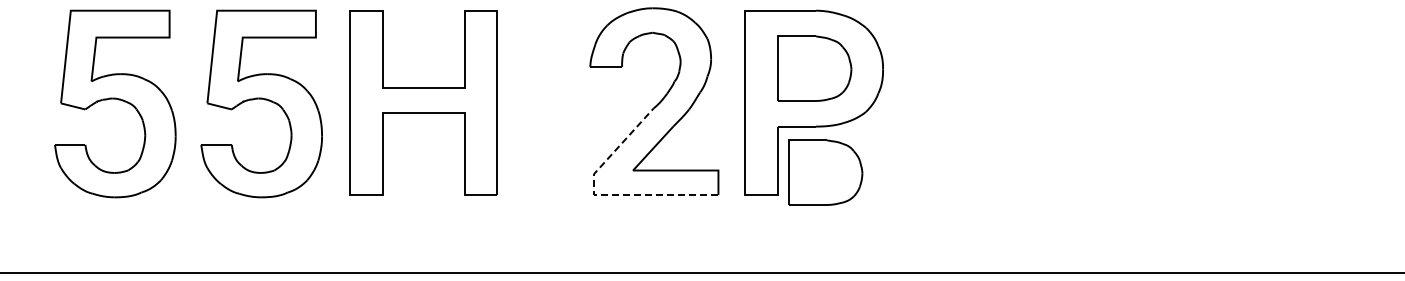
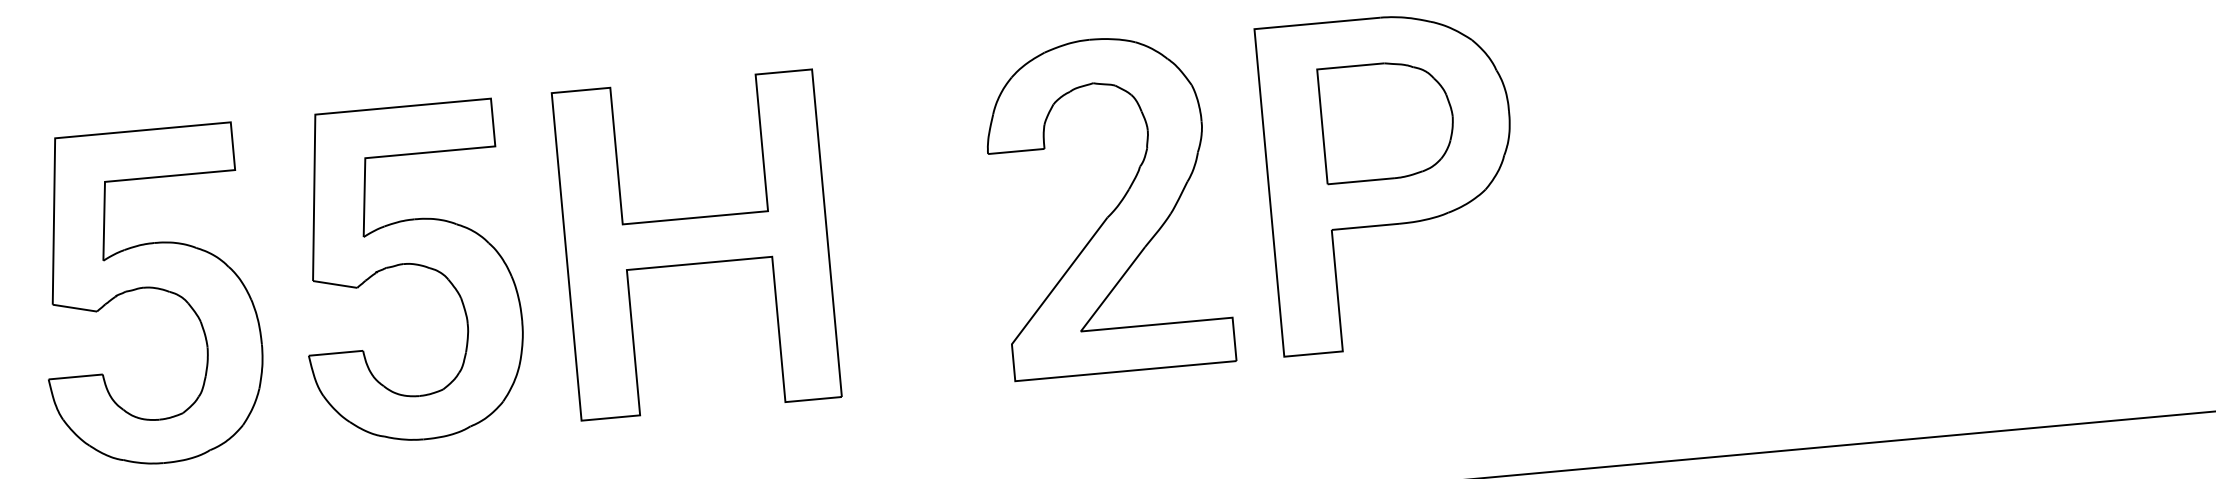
part: (825, 172) -> (1423, 303), removed
line: (599, 194) -> (1024, 379), dashed -> solid

